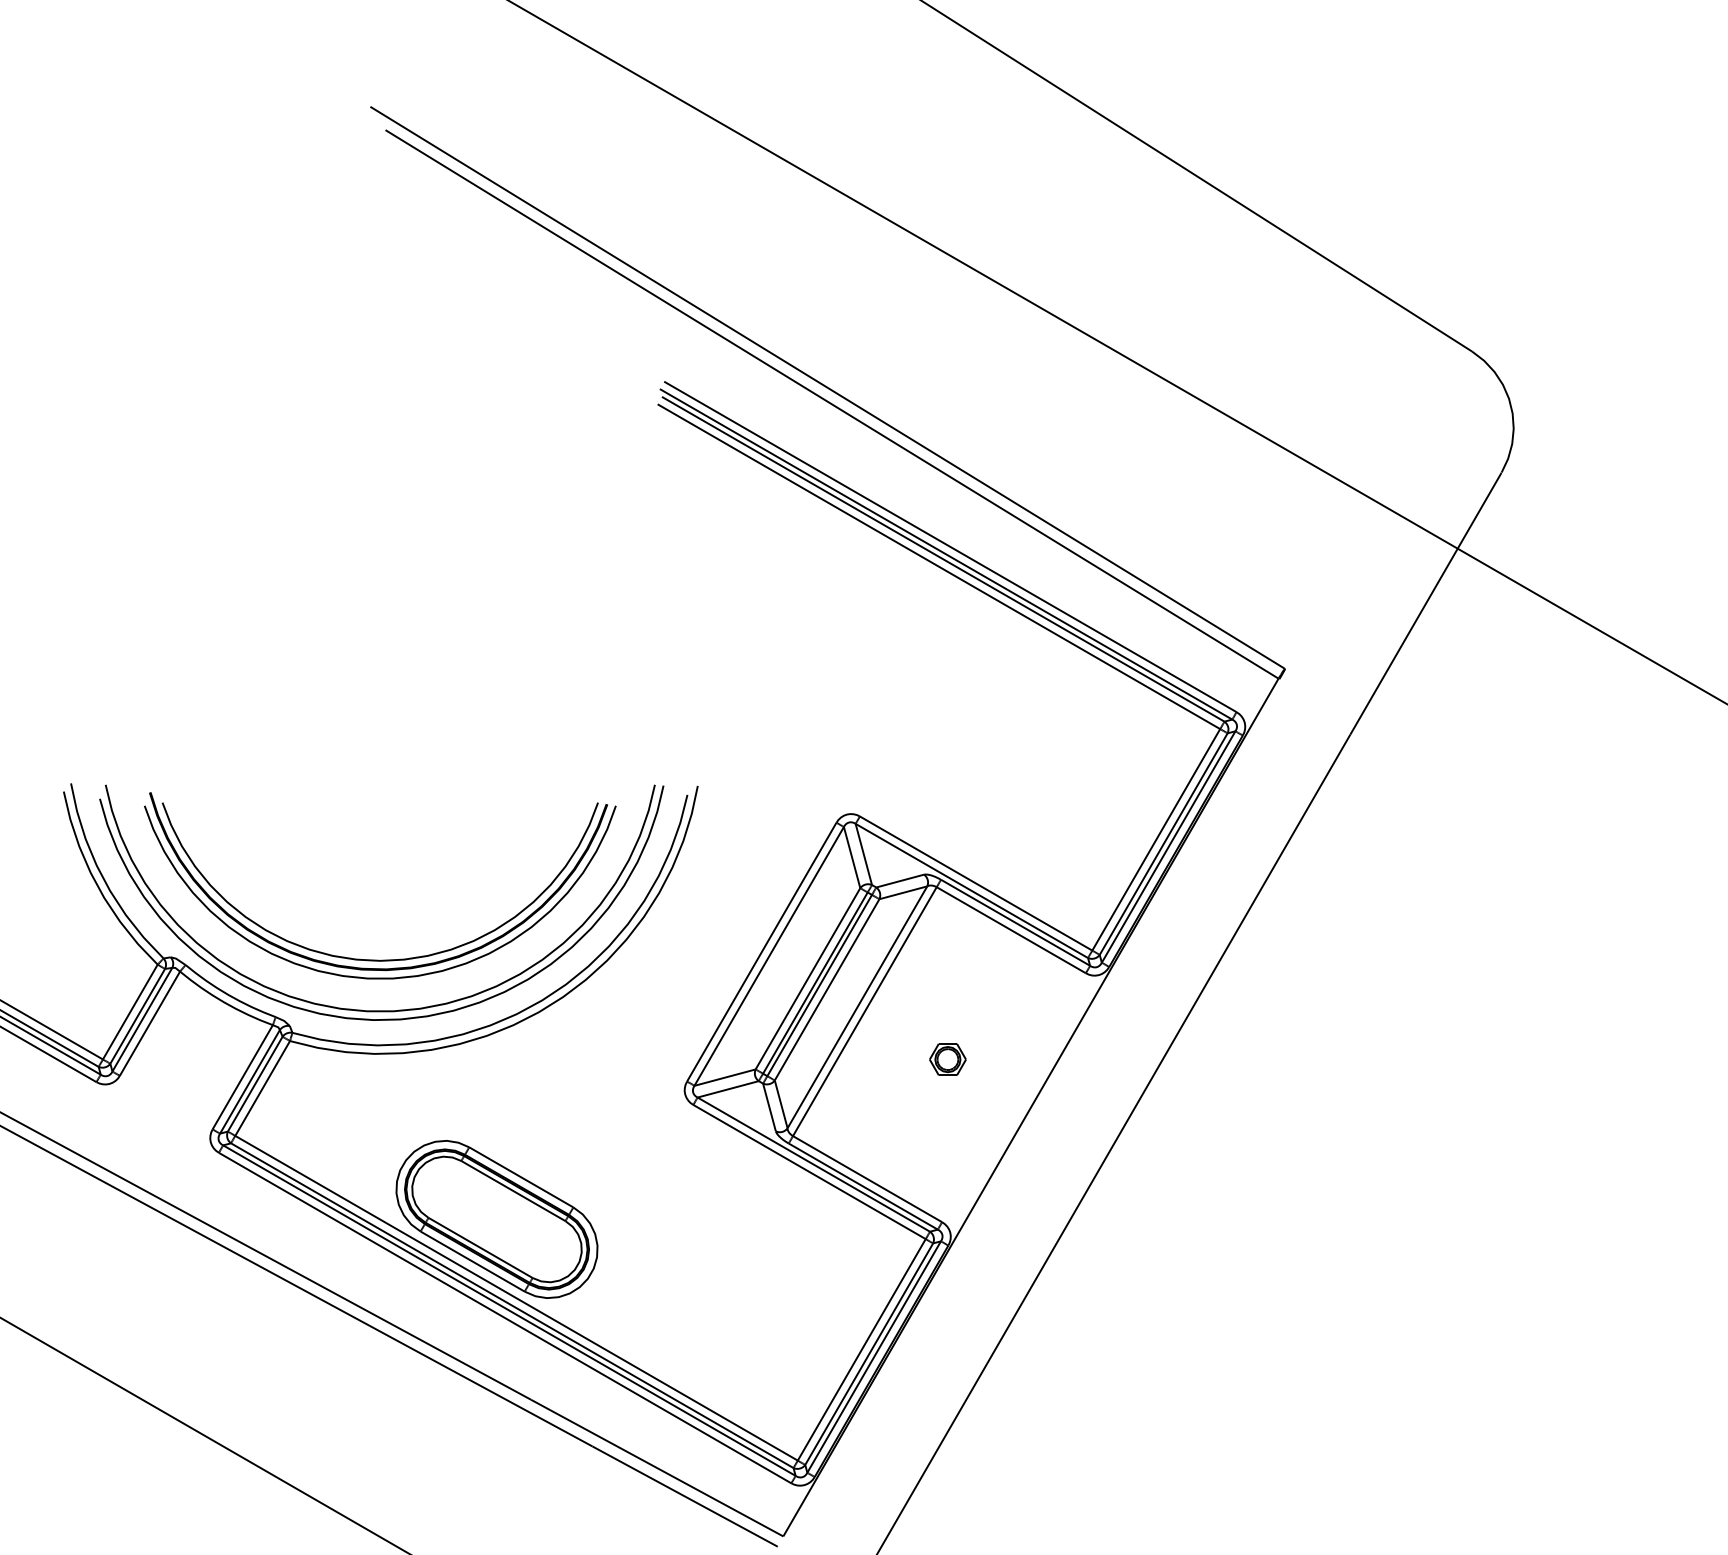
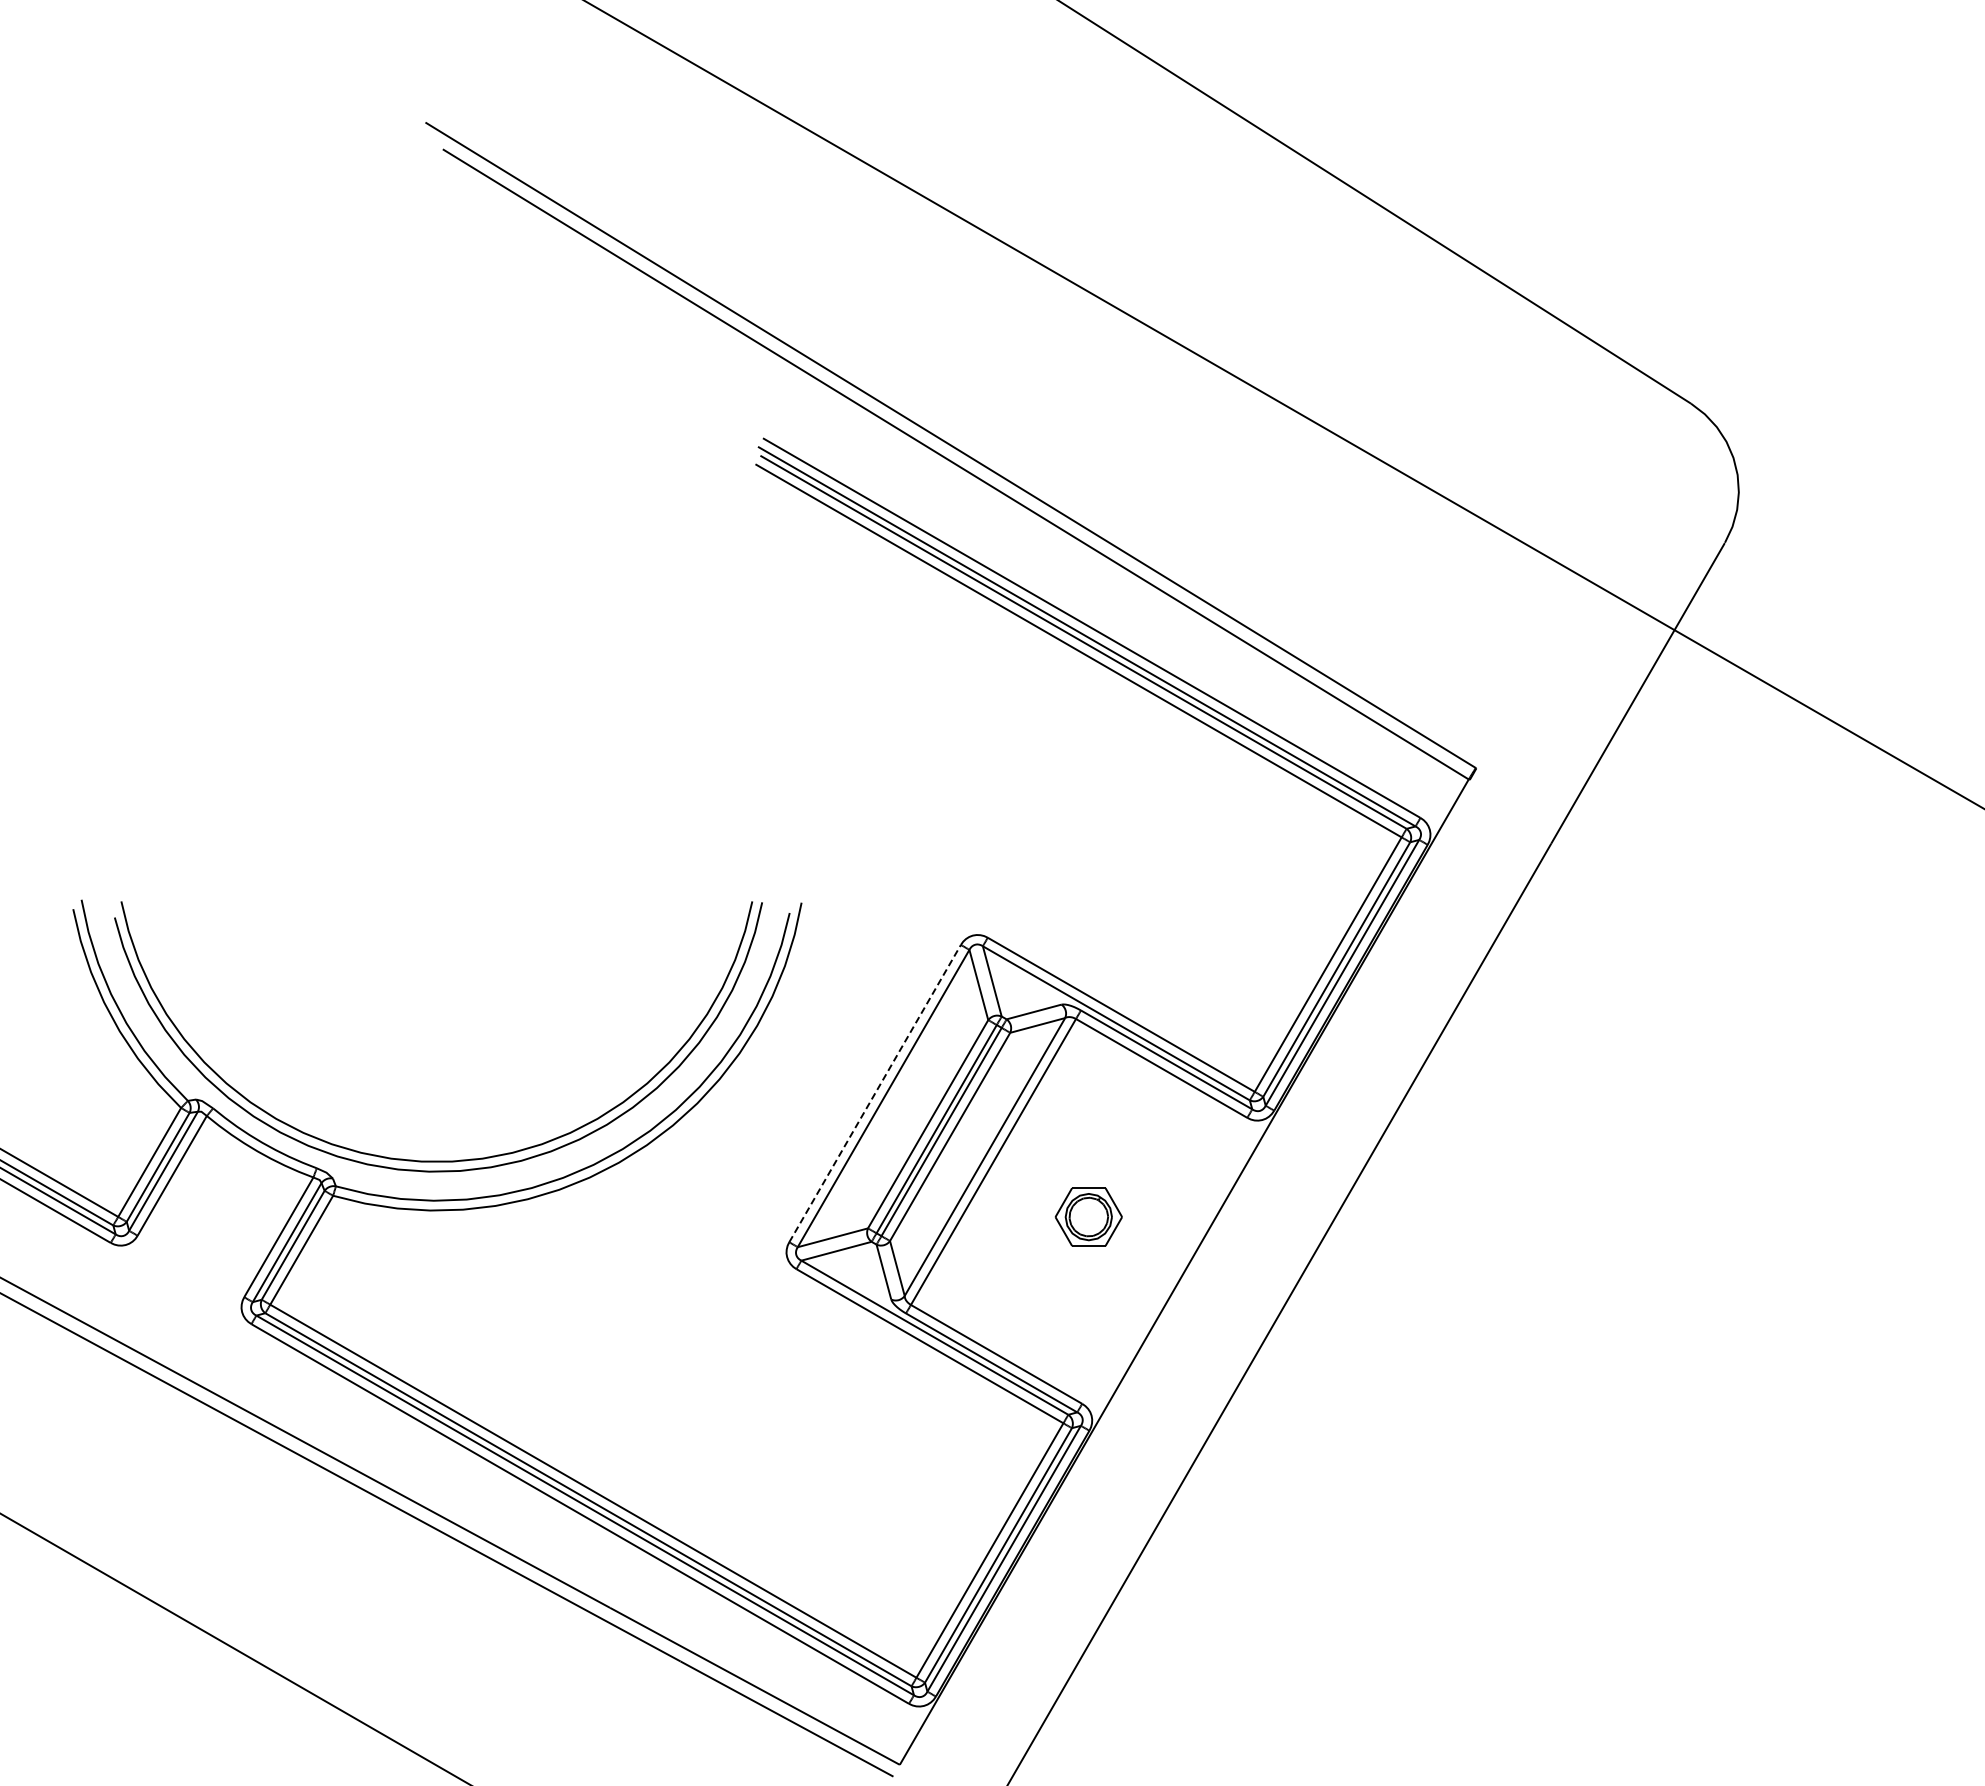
line: (762, 952) -> (875, 1093), solid -> dashed
part: (380, 959) -> (436, 1102), removed
part: (947, 1059) -> (1088, 1216), size x1.6
part: (496, 1219) -> (570, 1400), removed

